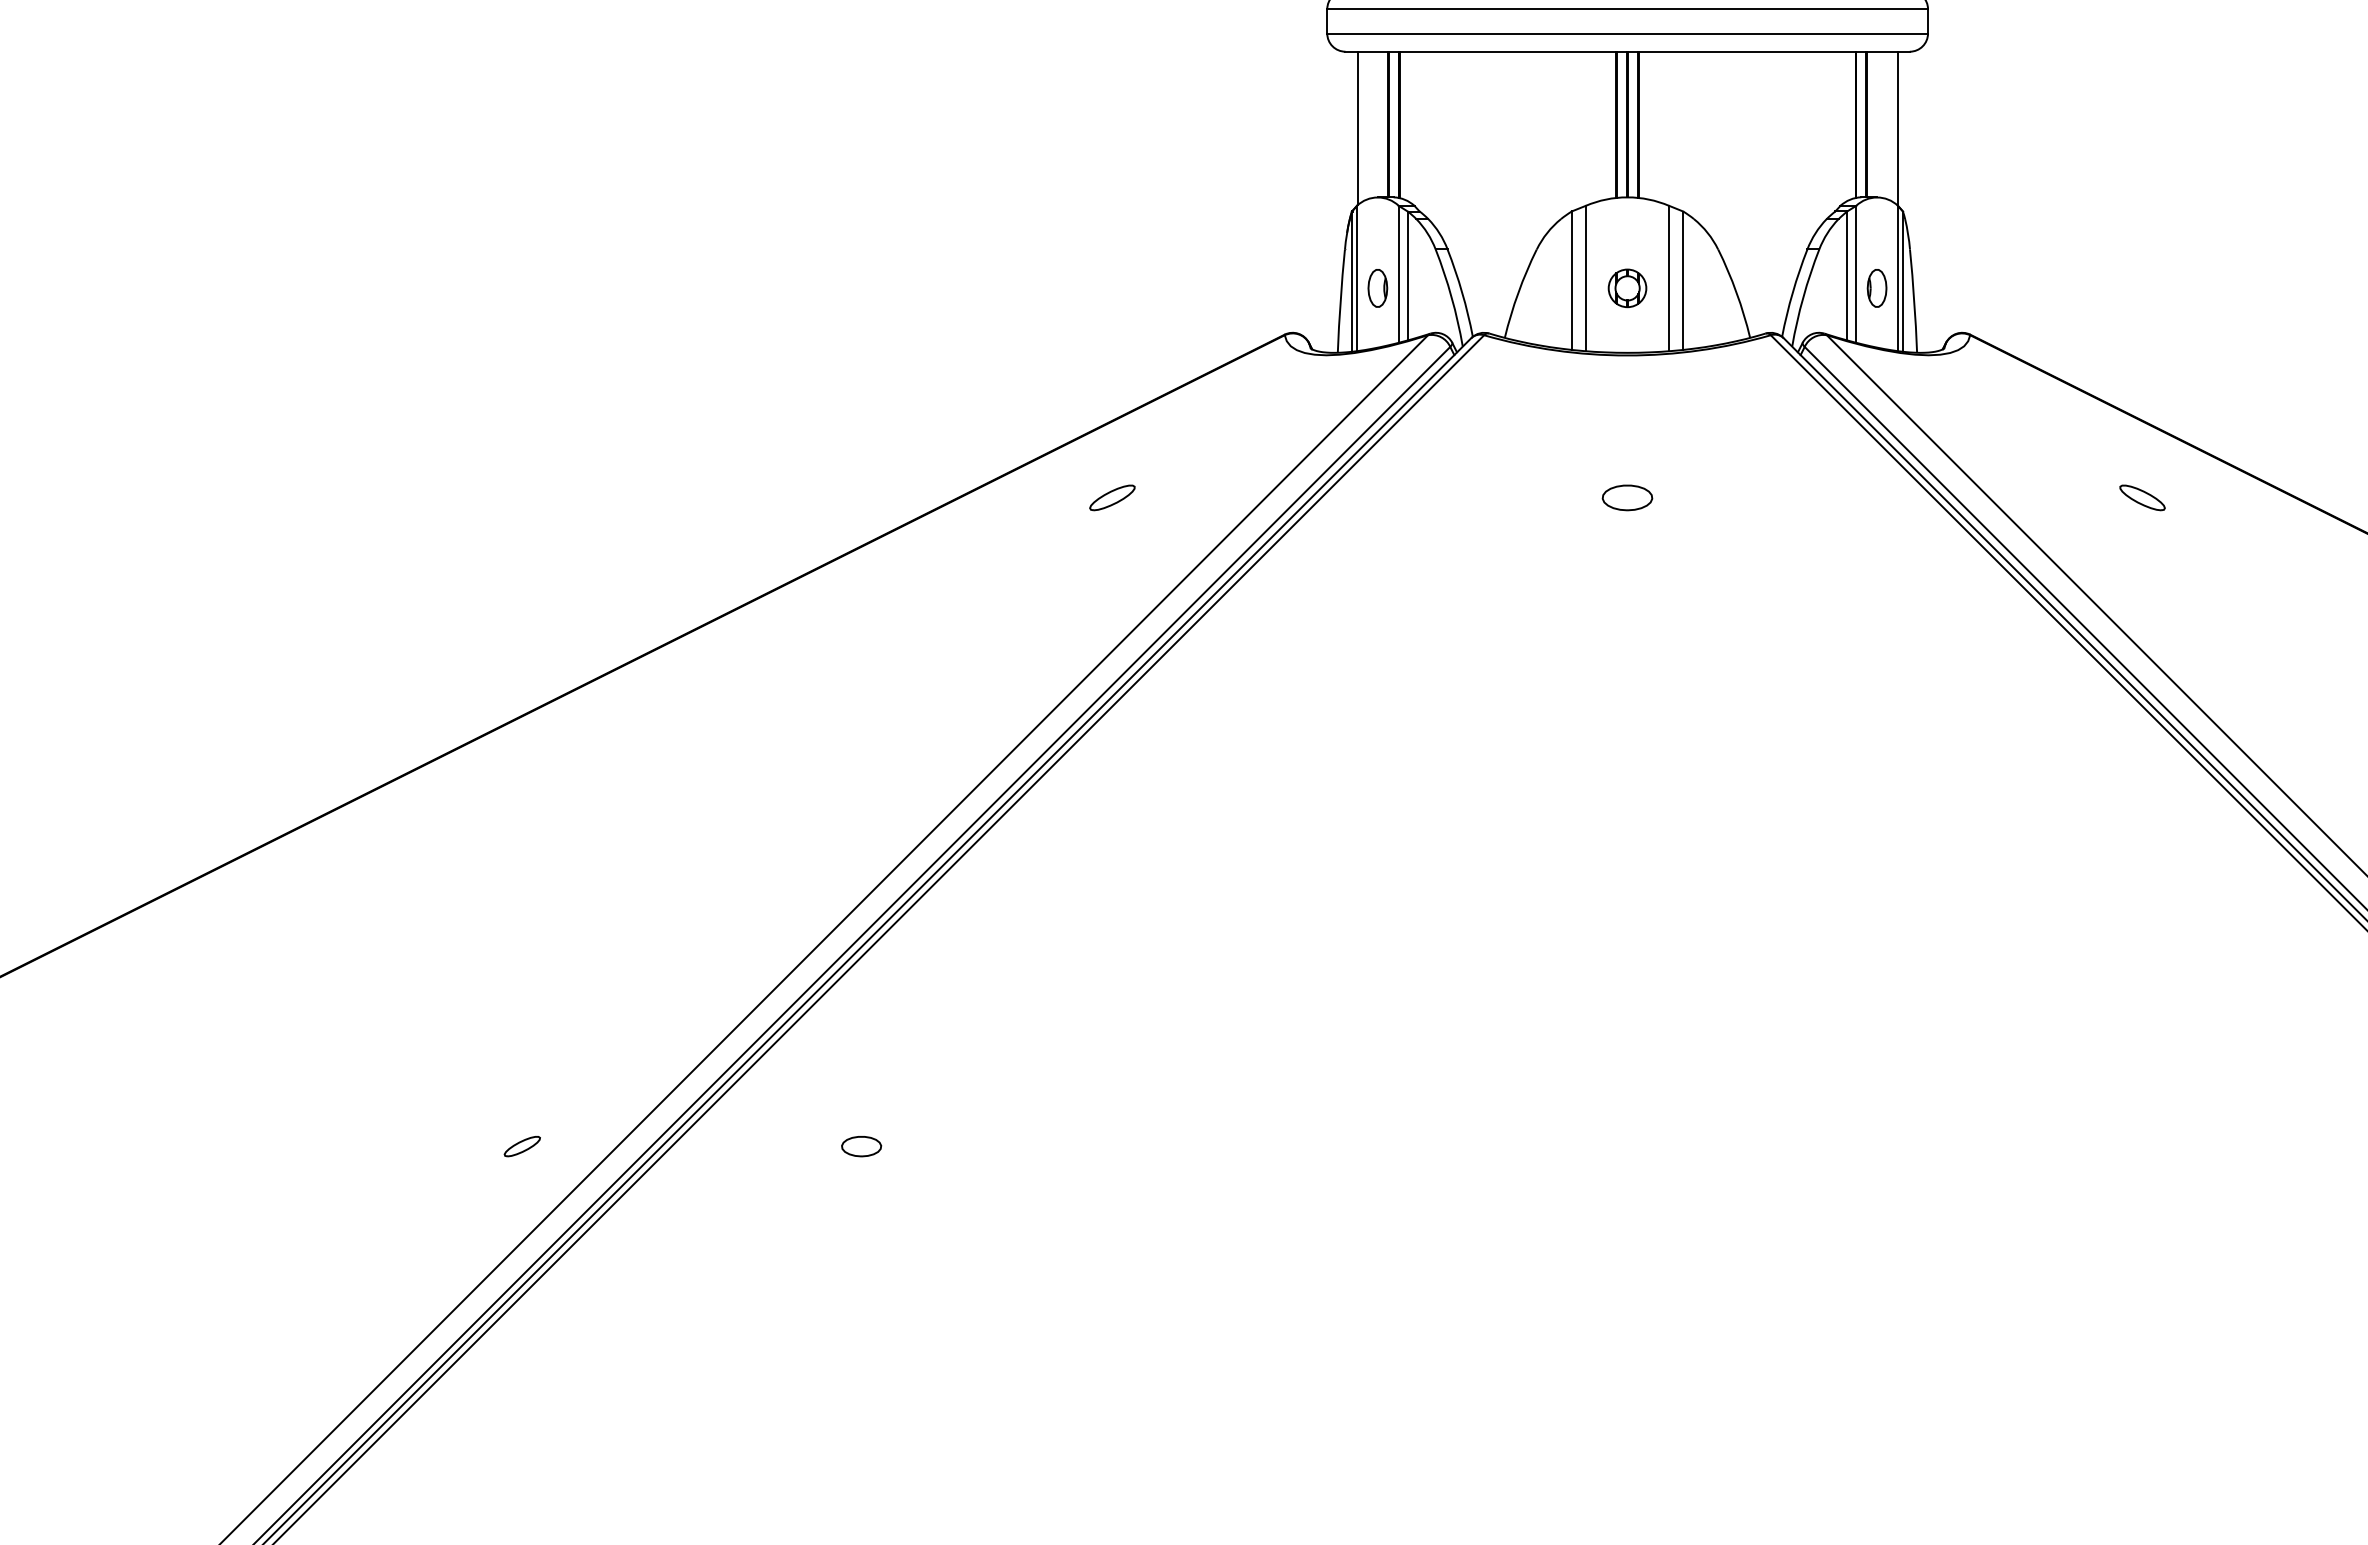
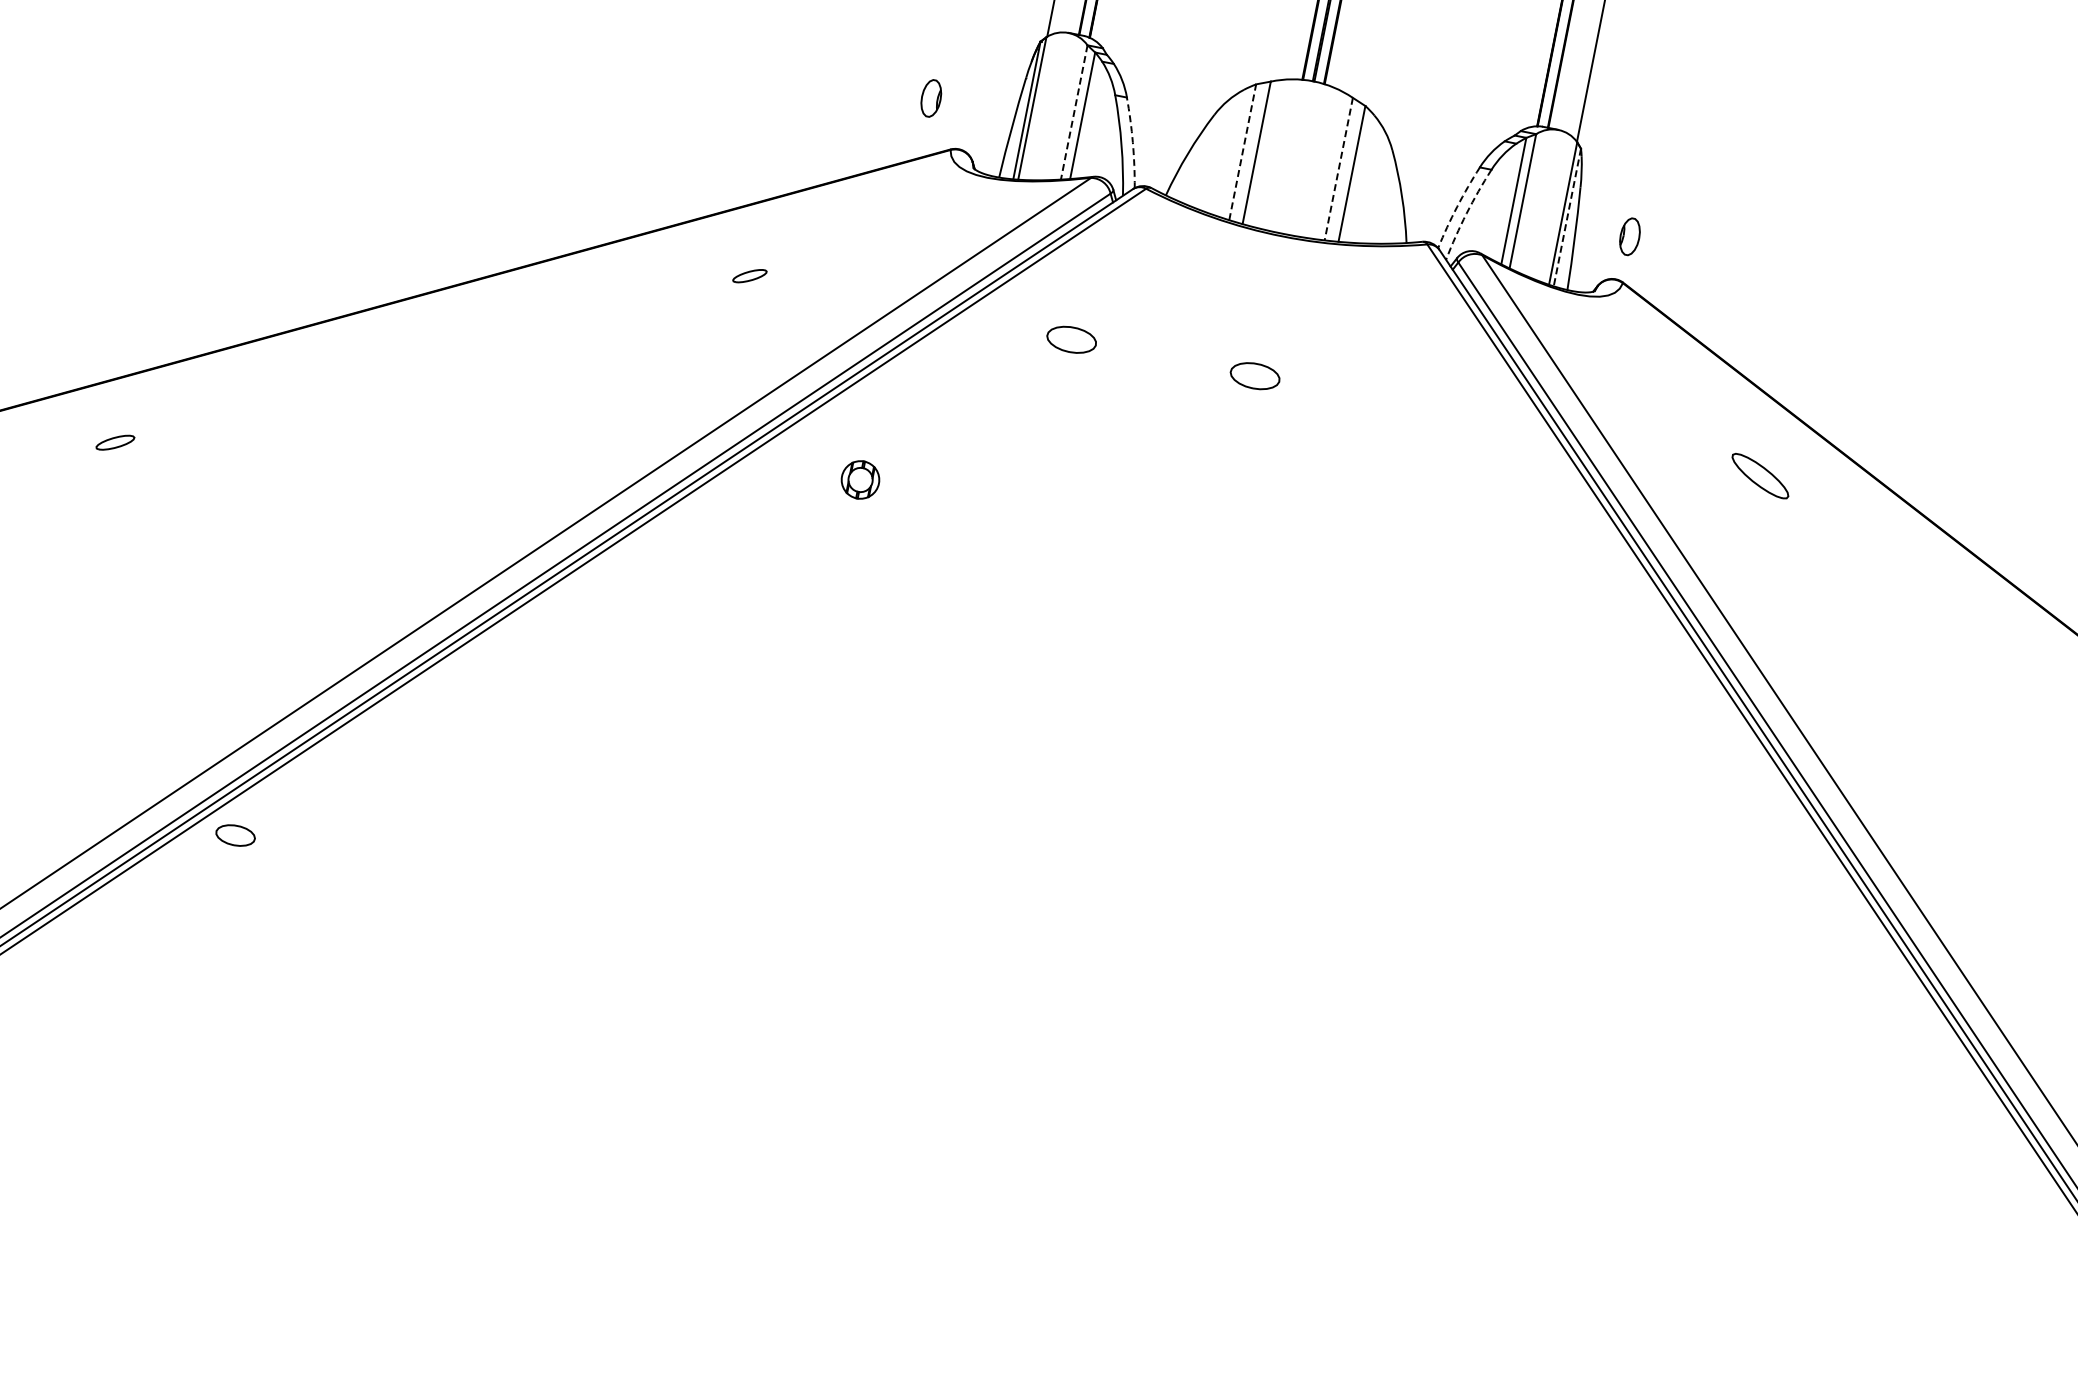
line: (1398, 274) -> (1073, 112), solid -> dashed
line: (1669, 278) -> (1338, 169), solid -> dashed
line: (1571, 280) -> (1242, 152), solid -> dashed
line: (1902, 282) -> (1566, 218), solid -> dashed
part: (1377, 288) -> (930, 98), moved
part: (1627, 288) -> (860, 480), moved
part: (1876, 288) -> (1629, 236), moved
arc: (1462, 292) -> (1133, 142), solid -> dashed
arc: (1792, 292) -> (1456, 206), solid -> dashed
arc: (1803, 297) -> (1466, 213), solid -> dashed
part: (1112, 497) -> (750, 275), size x0.7
part: (1440, 497) -> (1071, 339), added
part: (2142, 497) -> (1760, 475), size x1.4
part: (521, 1146) -> (114, 442), moved
part: (861, 1146) -> (235, 835), moved

